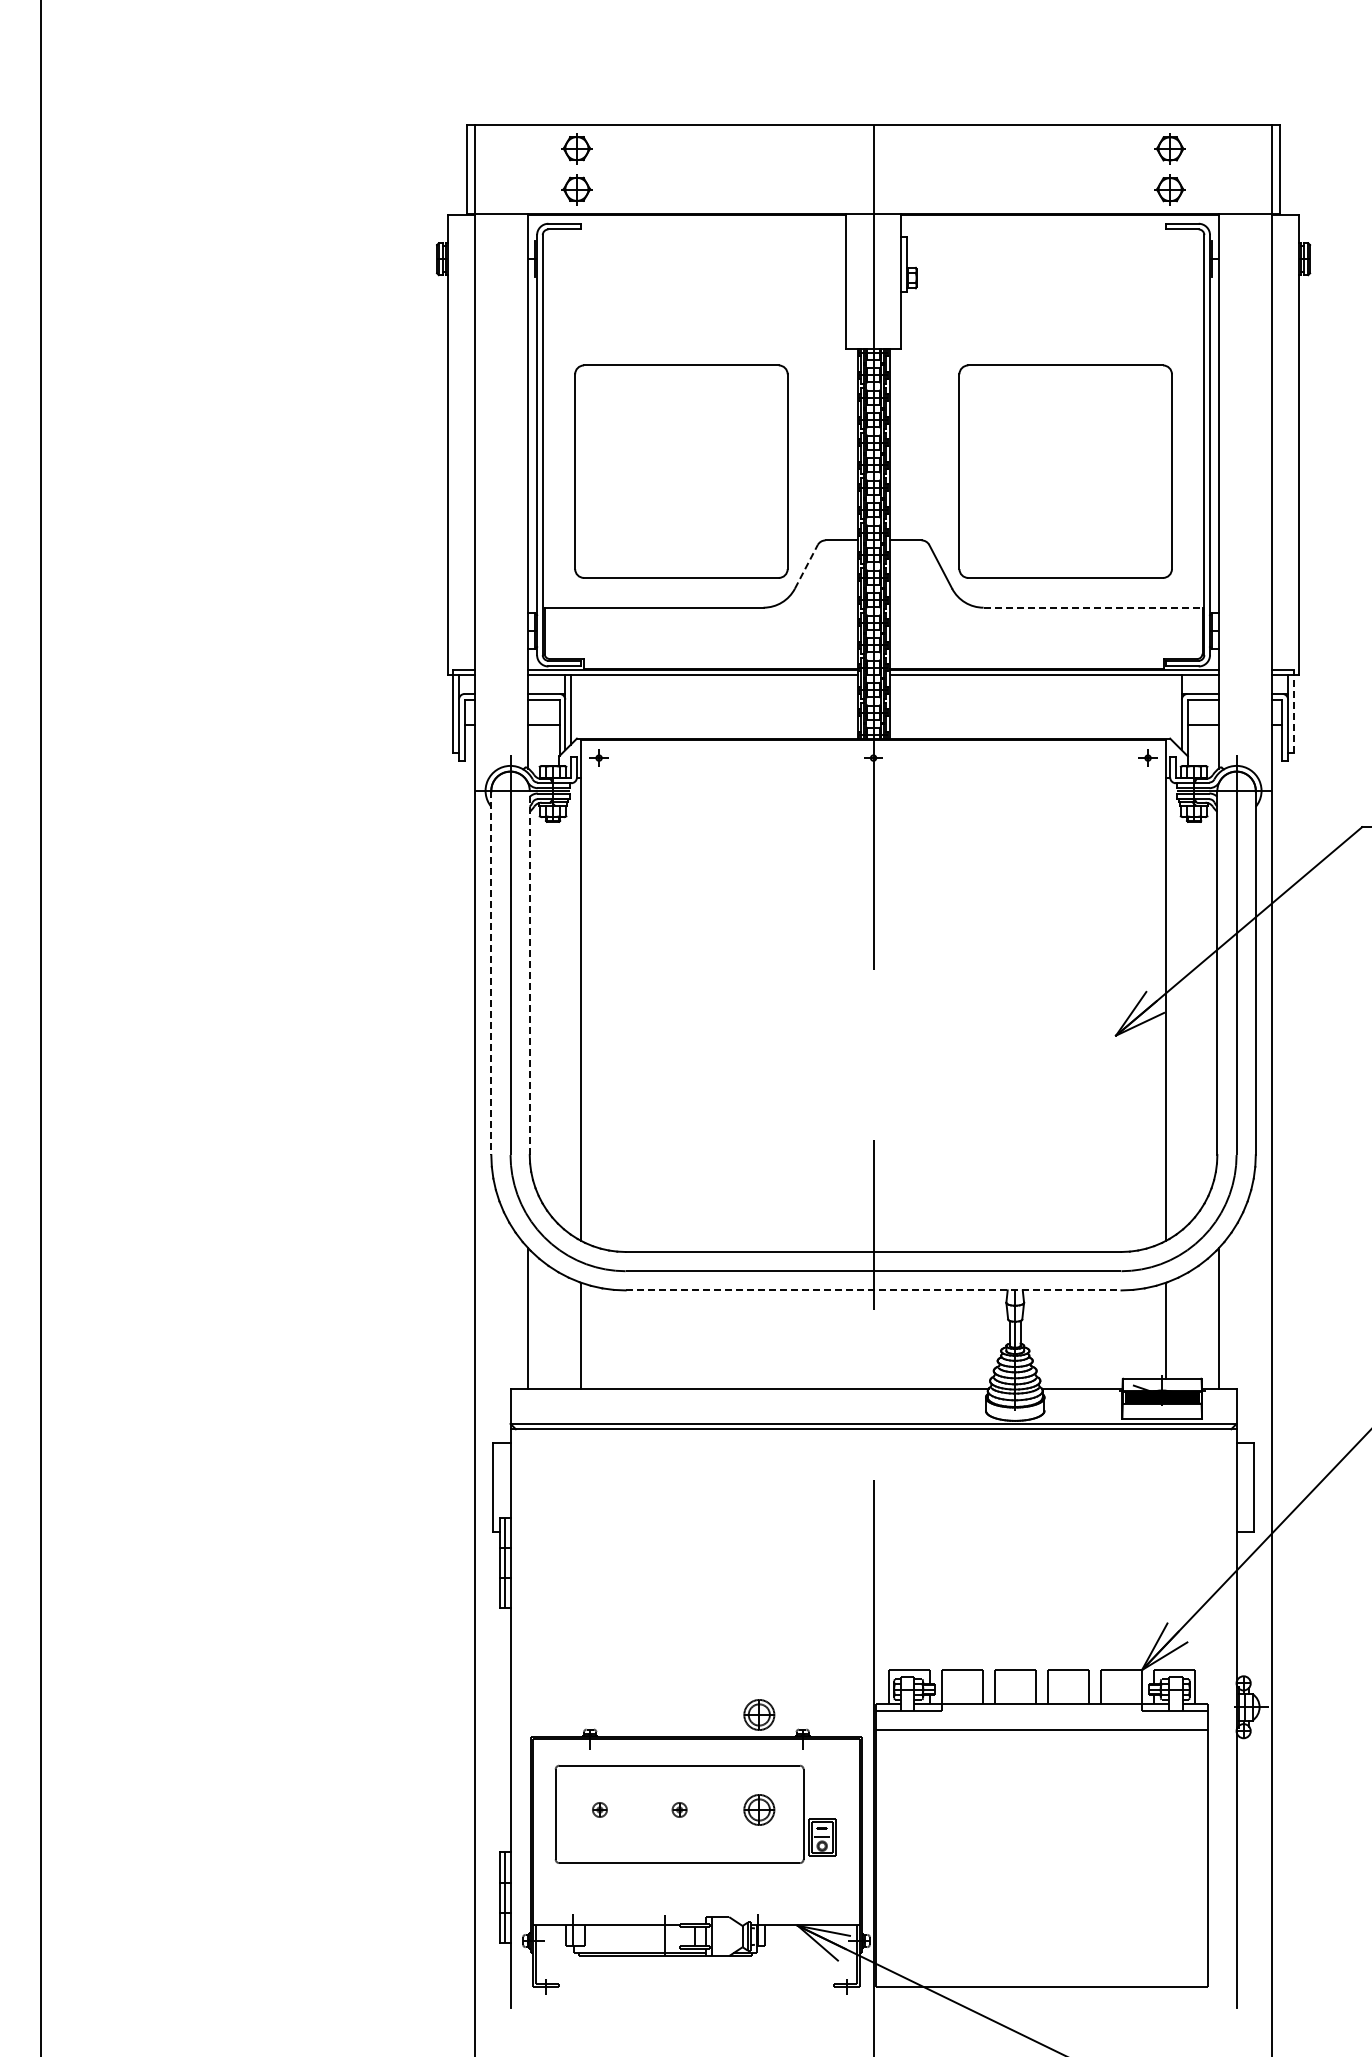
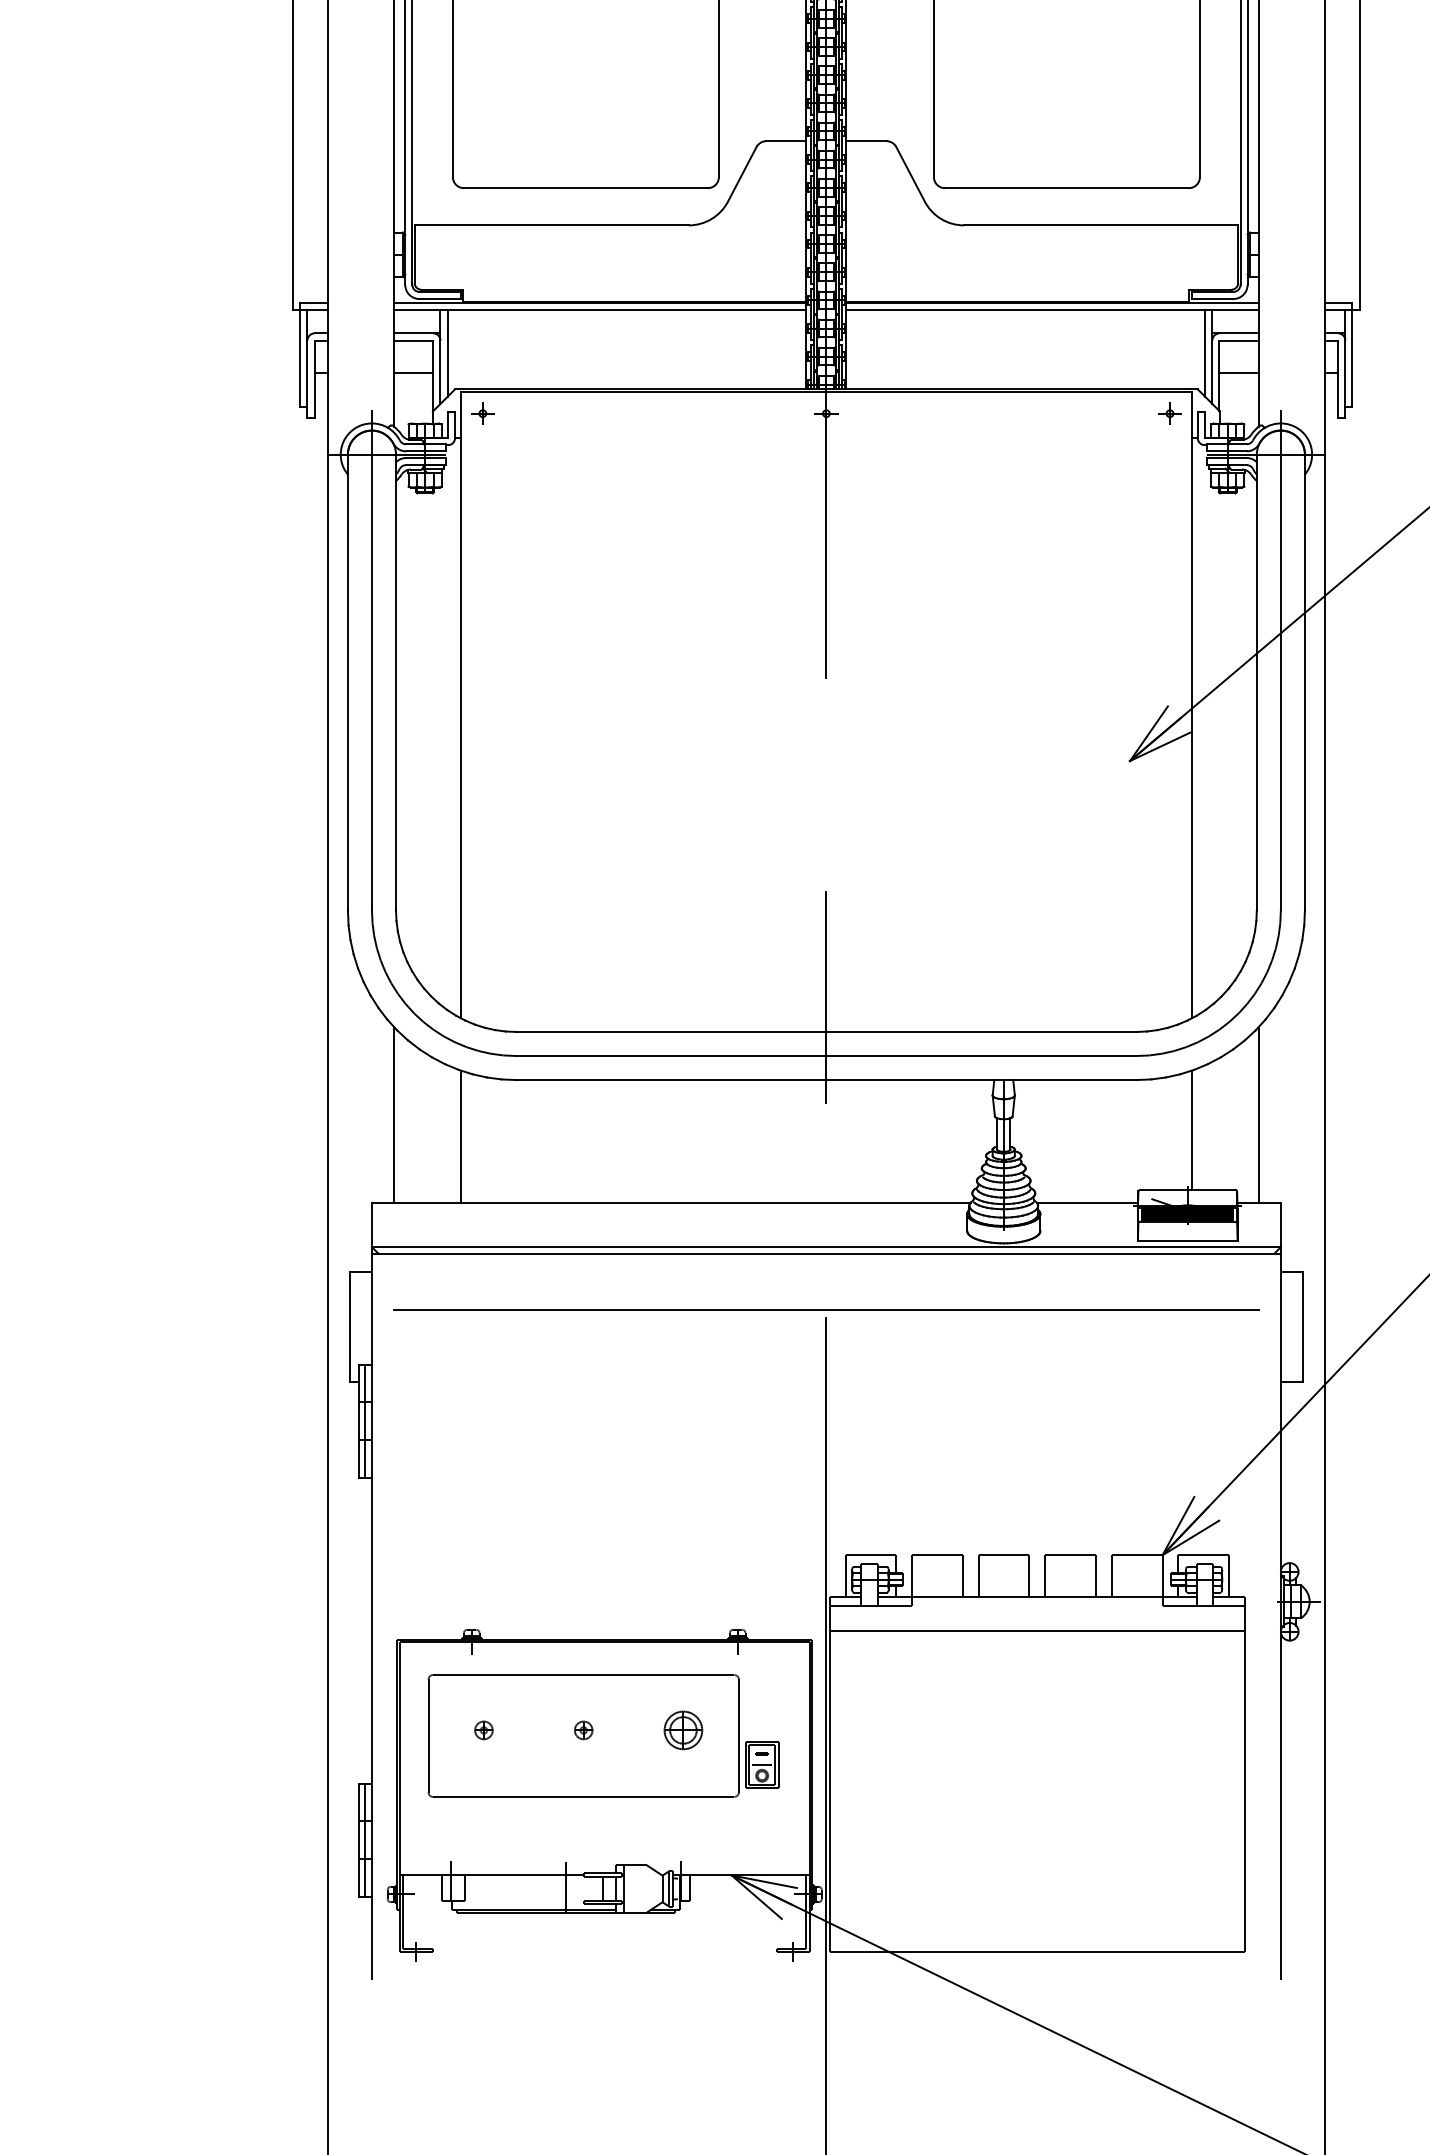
line: (806, 566) -> (742, 173), dashed -> solid
line: (1093, 607) -> (1101, 225), dashed -> solid
line: (1176, 709) -> (1205, 352), added
line: (1293, 710) -> (1352, 354), dashed -> solid
line: (529, 972) -> (395, 682), dashed -> solid
line: (491, 973) -> (348, 683), dashed -> solid
line: (873, 1290) -> (826, 1080), dashed -> solid
line: (873, 1474) -> (826, 1310), added
part: (759, 1714) -> (683, 1610), removed

